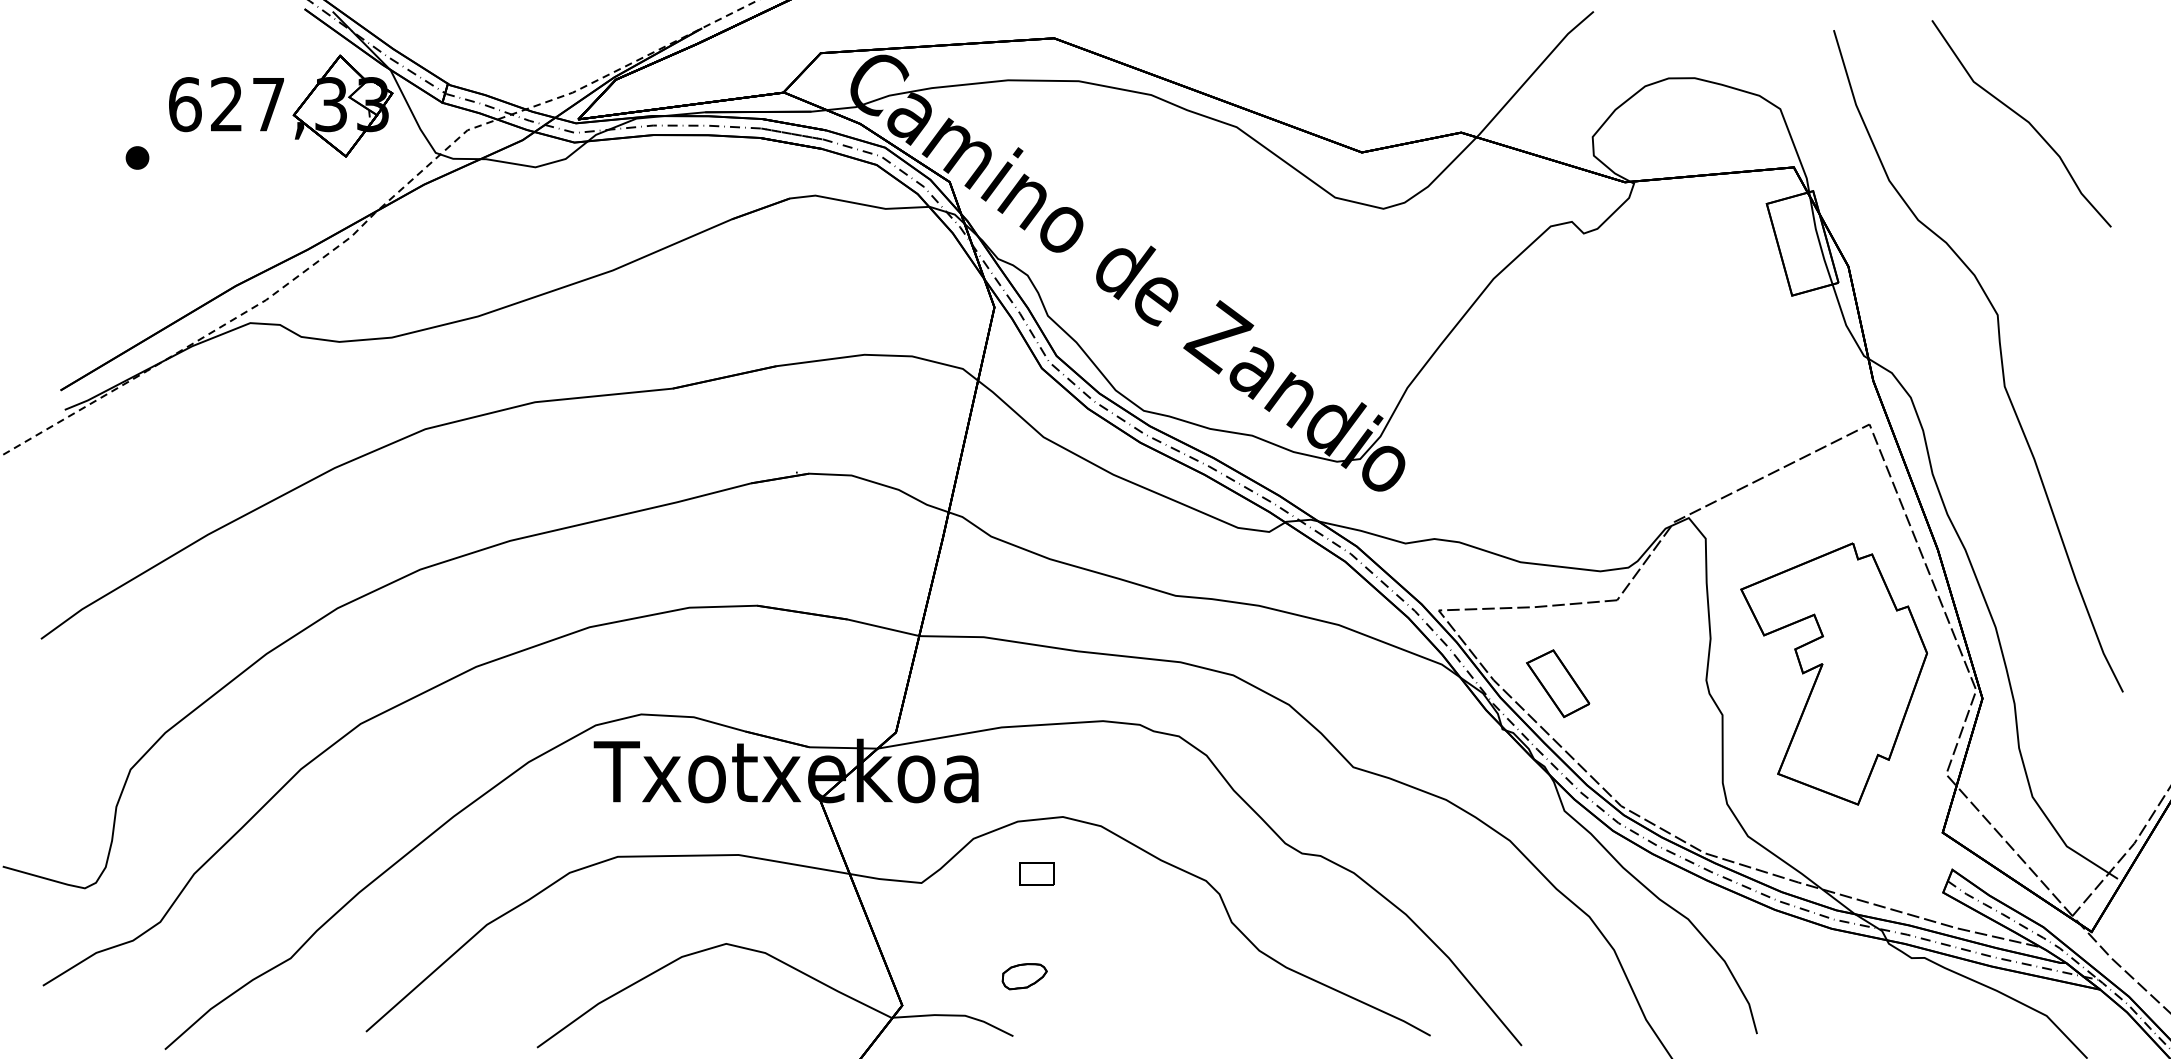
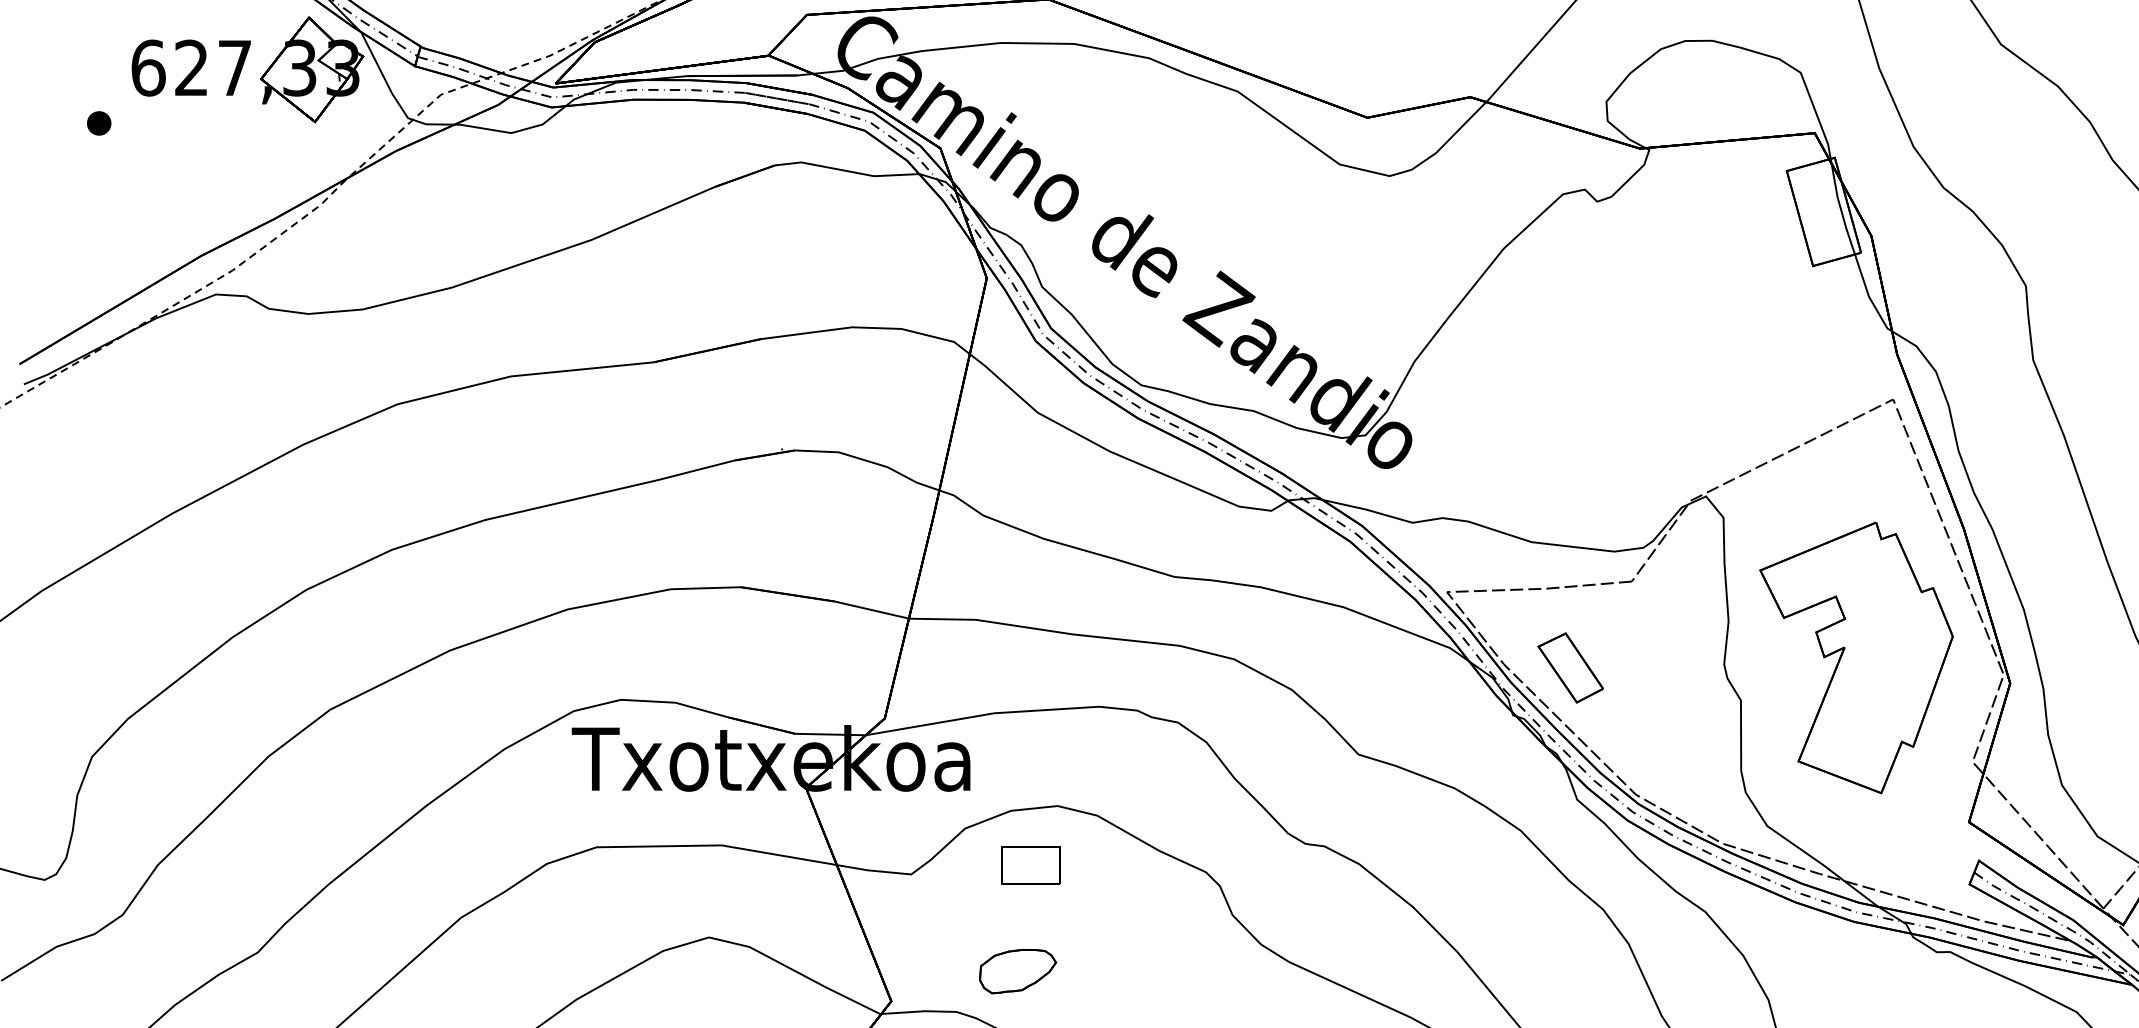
part: (1036, 873) -> (1030, 864), size x1.67
part: (1024, 976) -> (1017, 971), size x1.67

